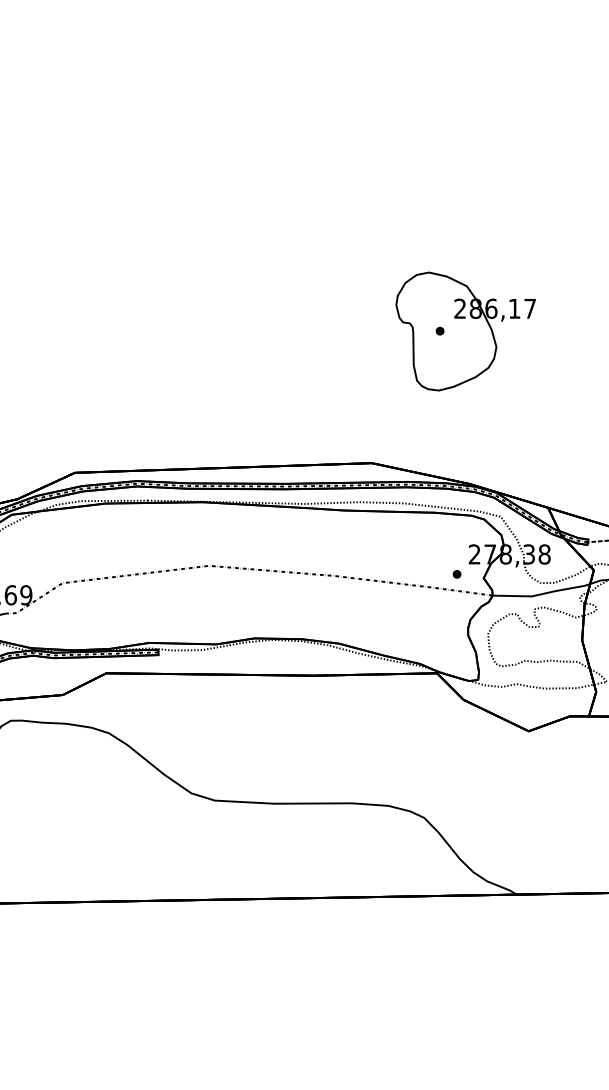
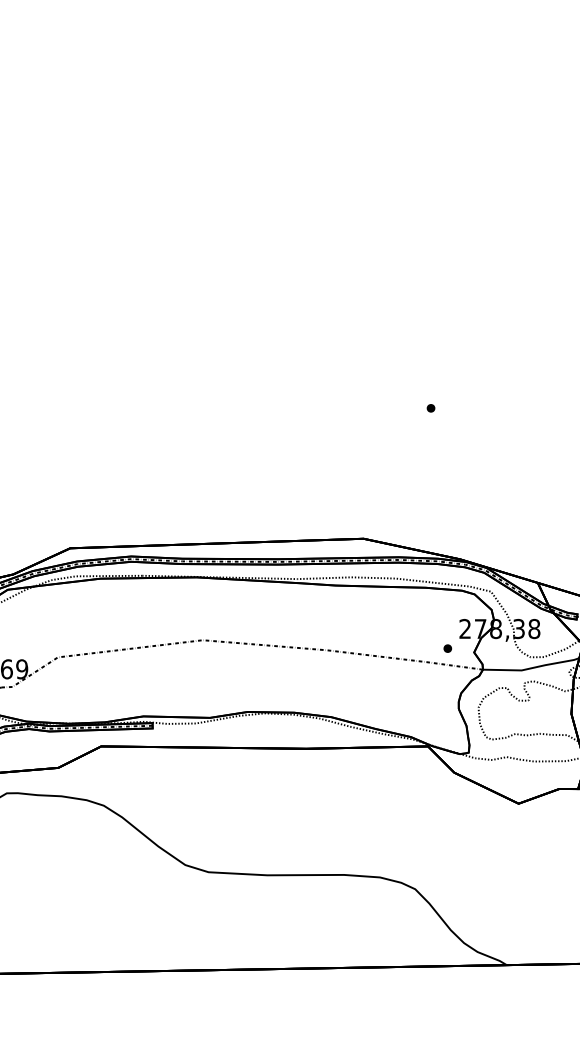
part: (465, 331) -> (456, 408), removed

